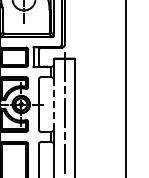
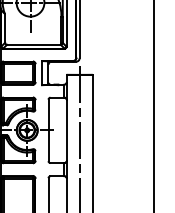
line: (53, 105) -> (66, 131), dashed -> solid

